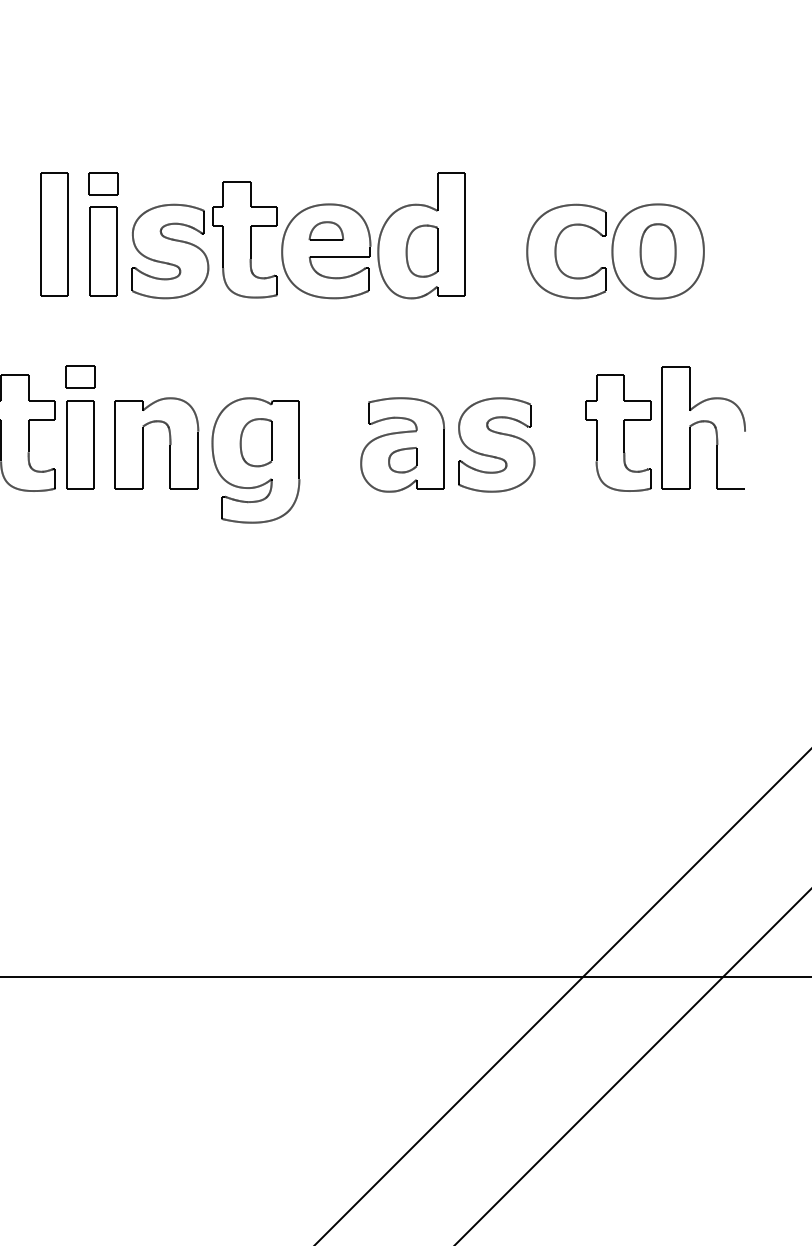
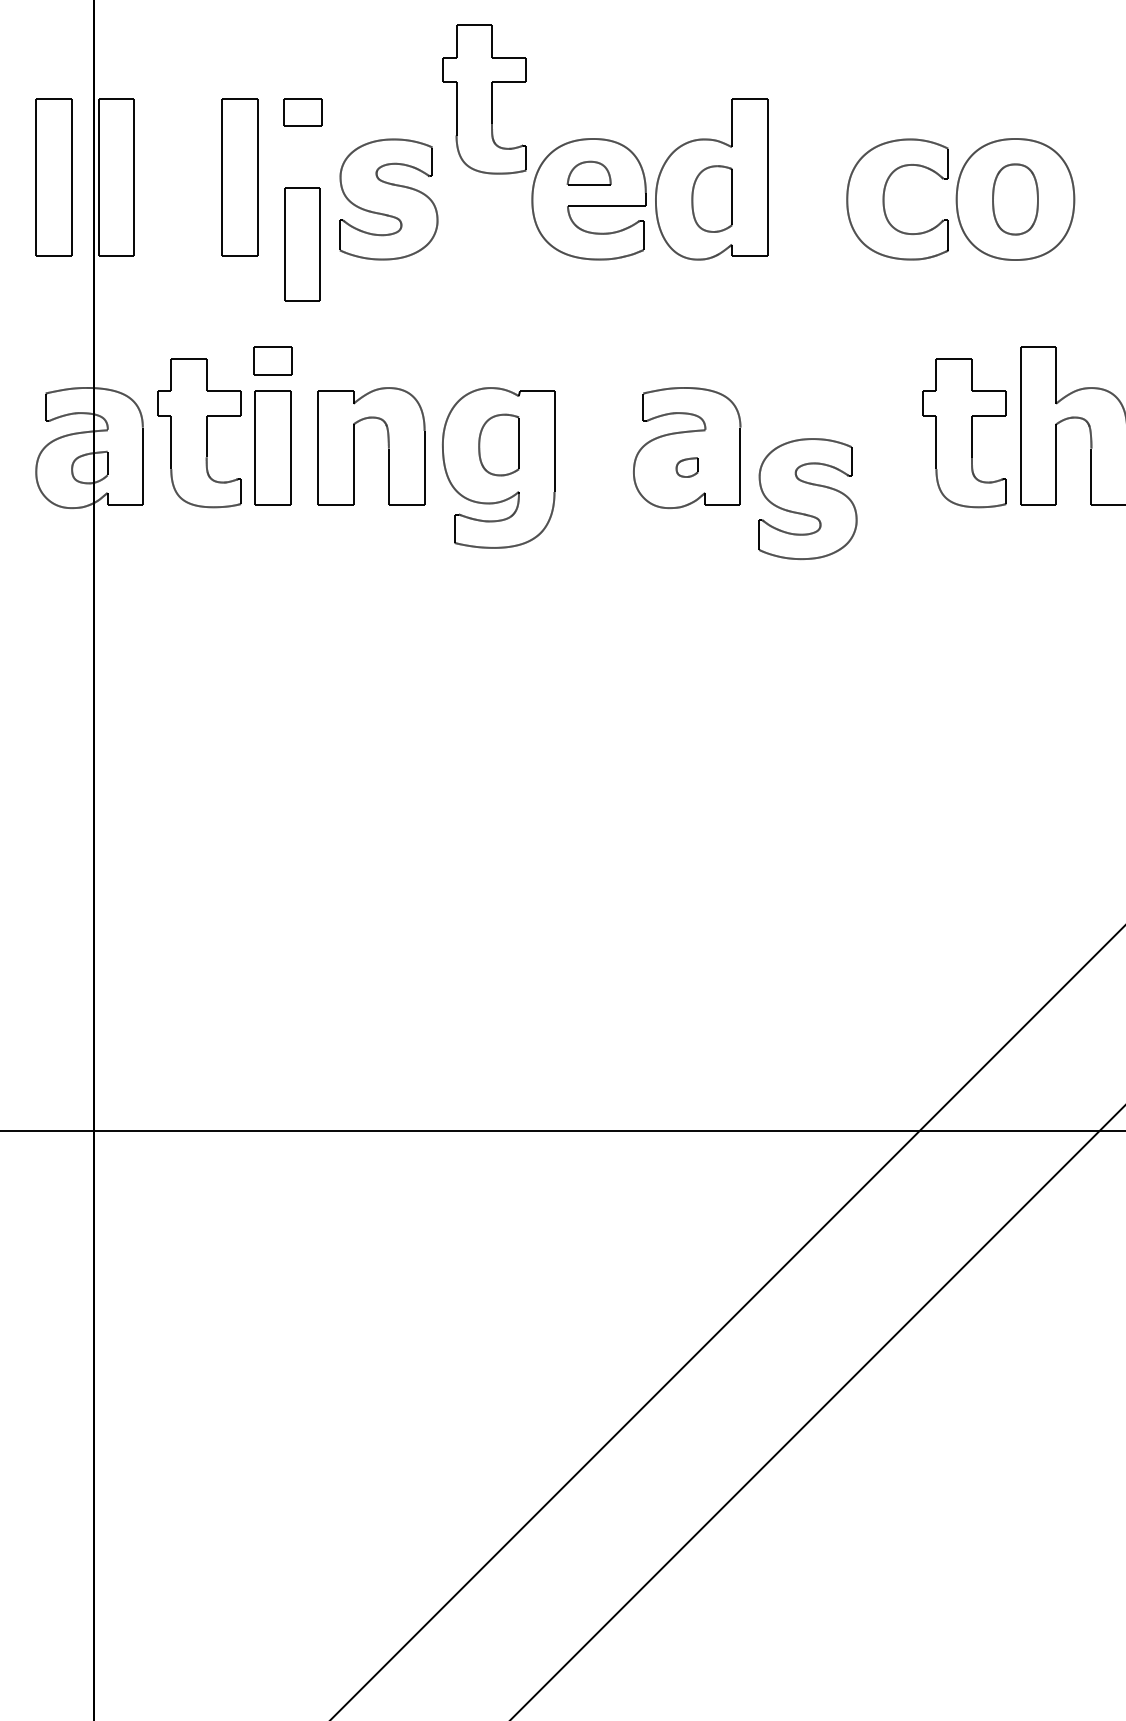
part: (244, 239) -> (484, 99), moved
part: (103, 251) -> (302, 244), moved
part: (496, 444) -> (807, 498), moved
part: (402, 460) -> (686, 467), size x0.6

